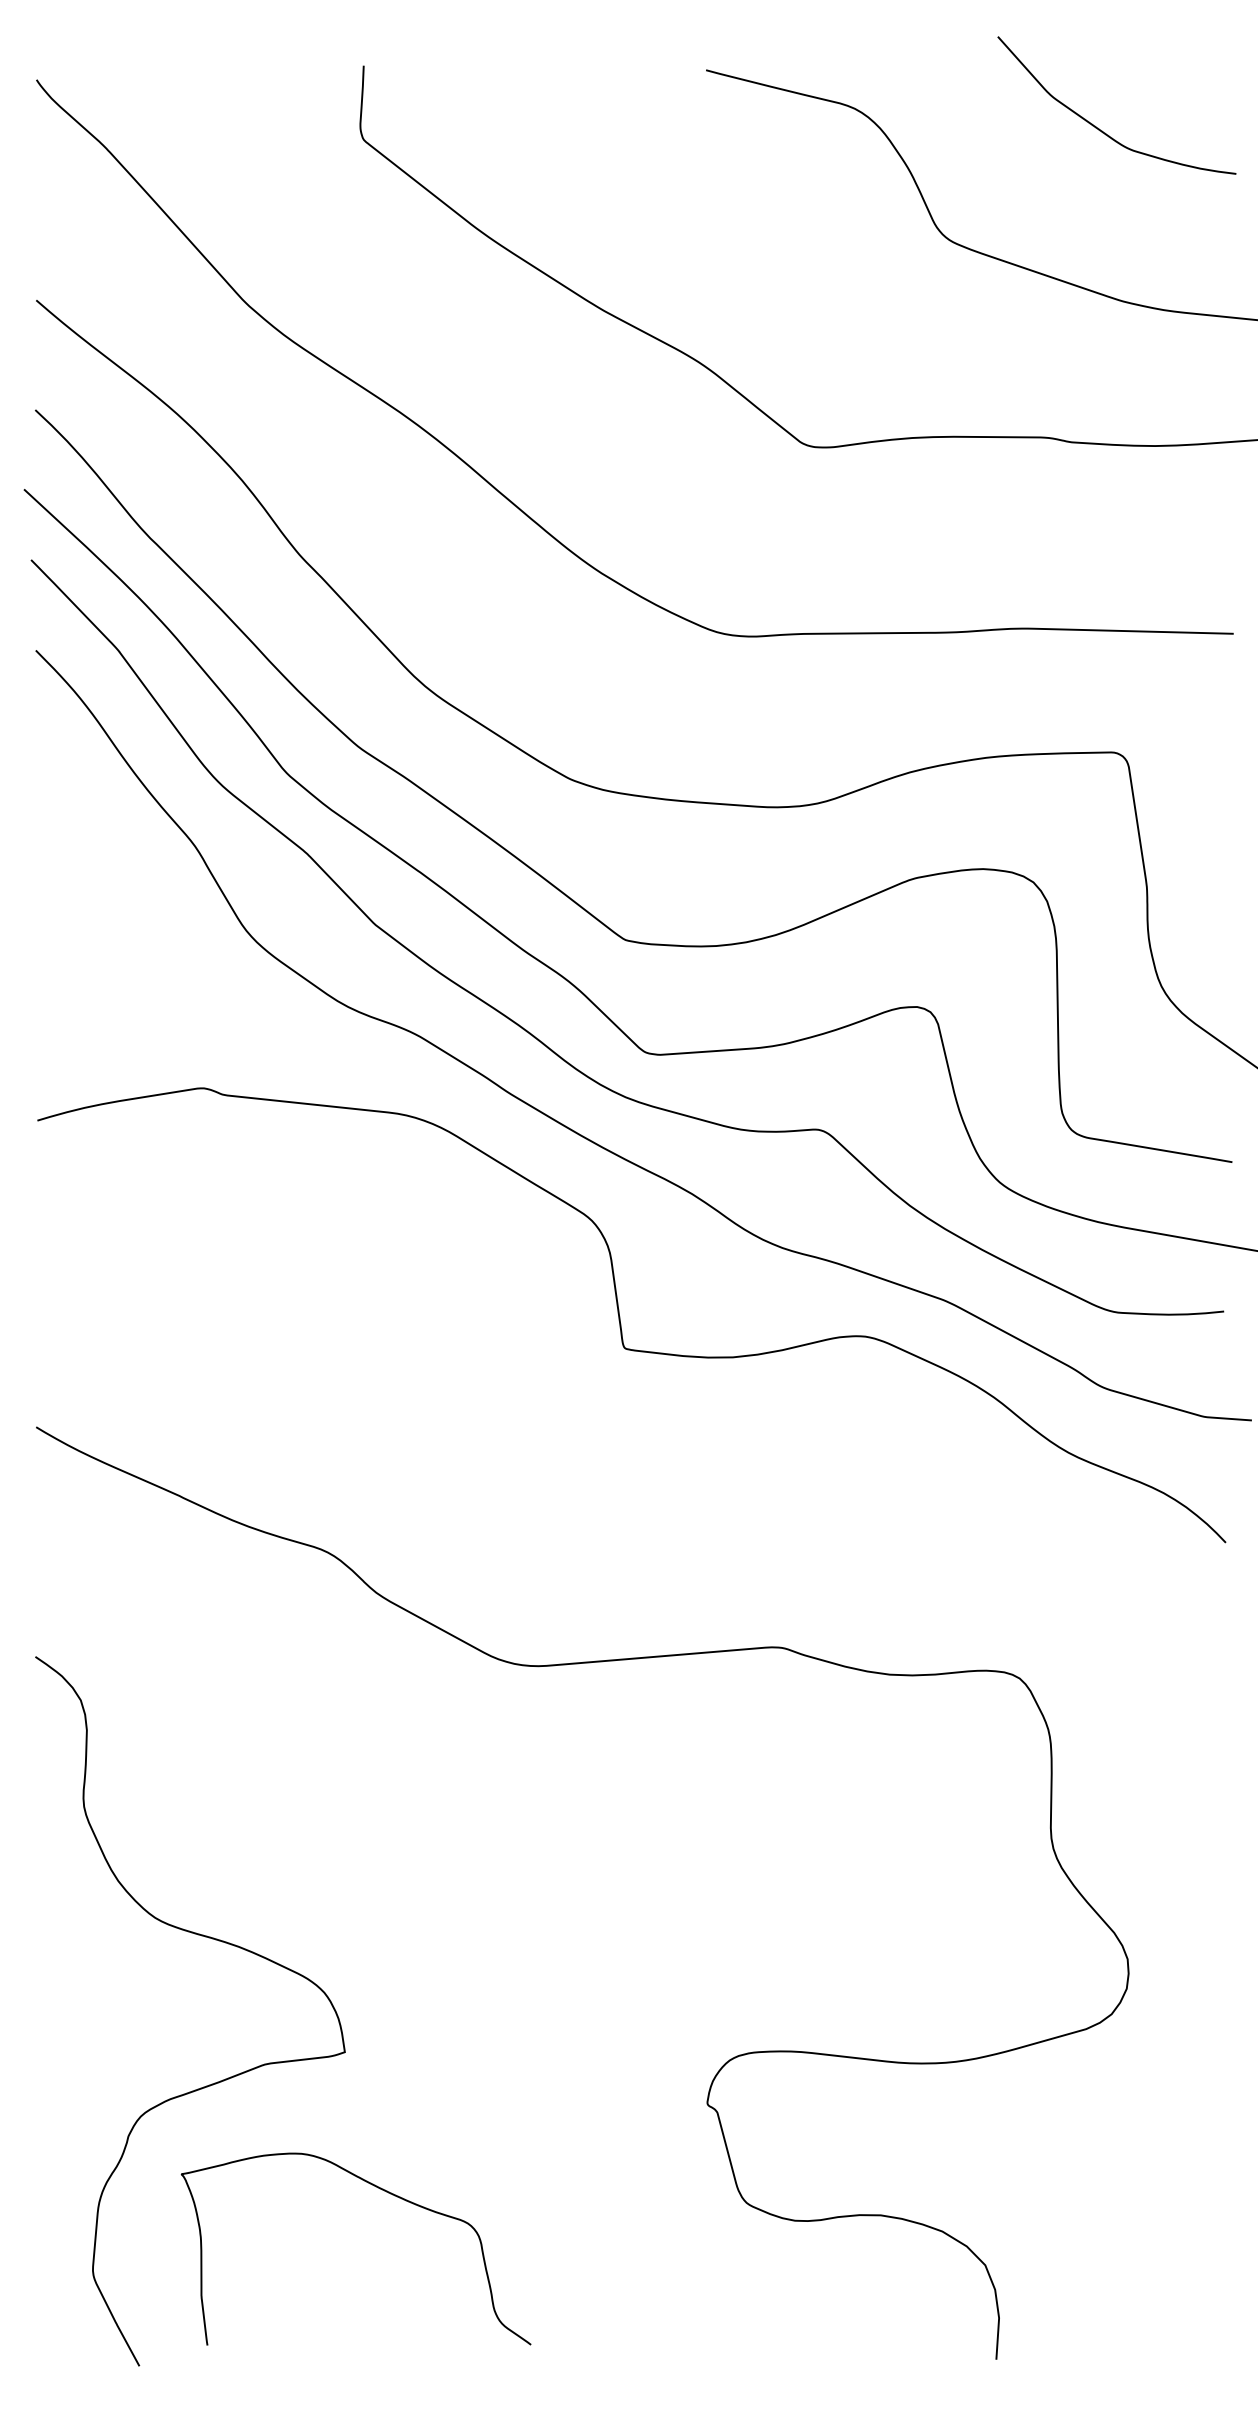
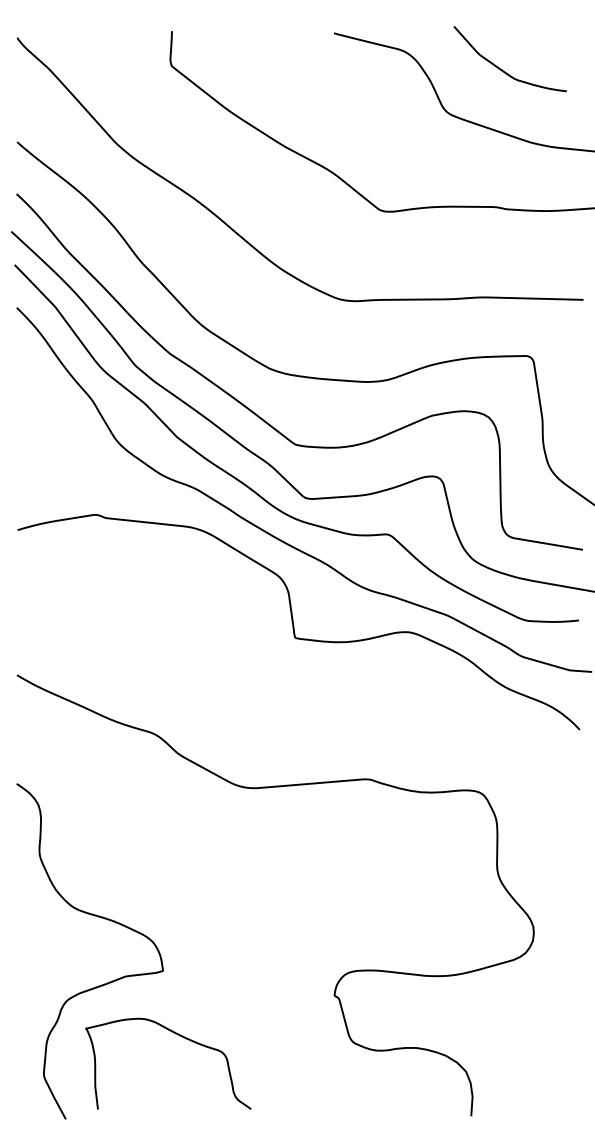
curve: (1098, 125) -> (501, 68), moved

